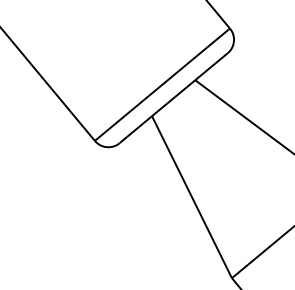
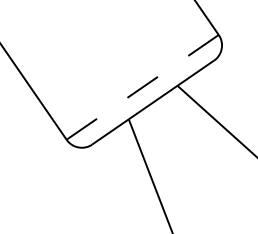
line: (162, 84) -> (142, 87), solid -> dashed

